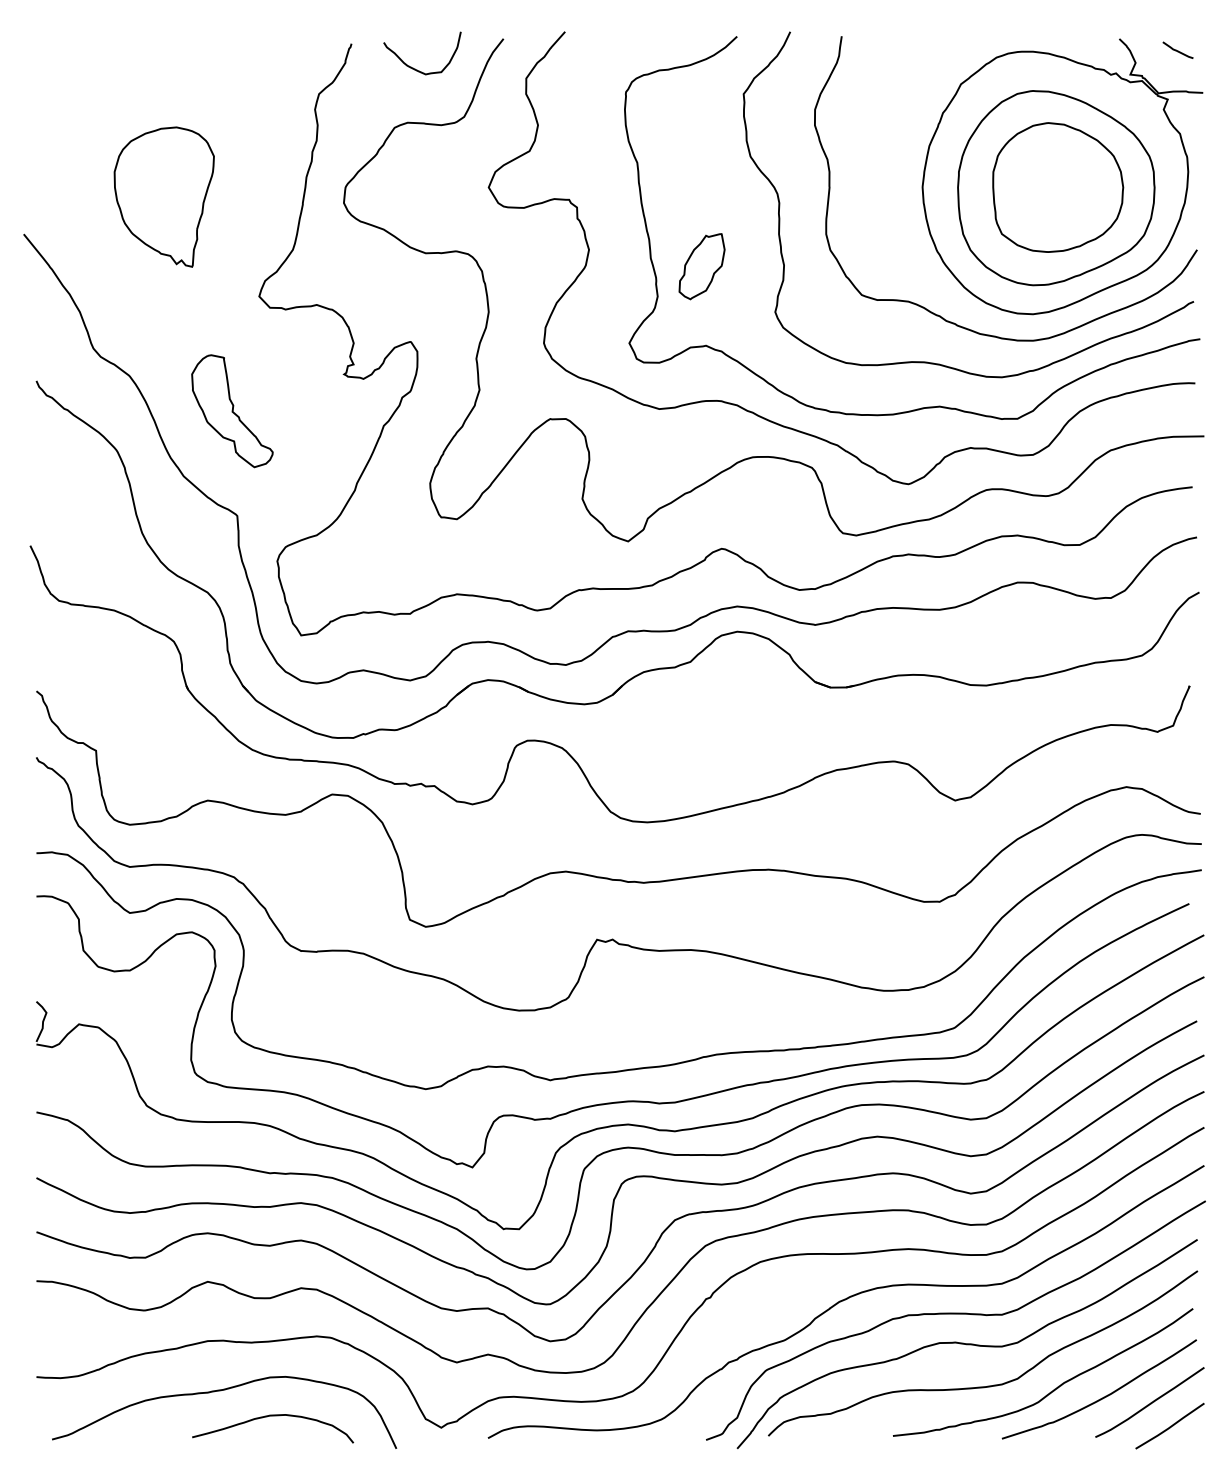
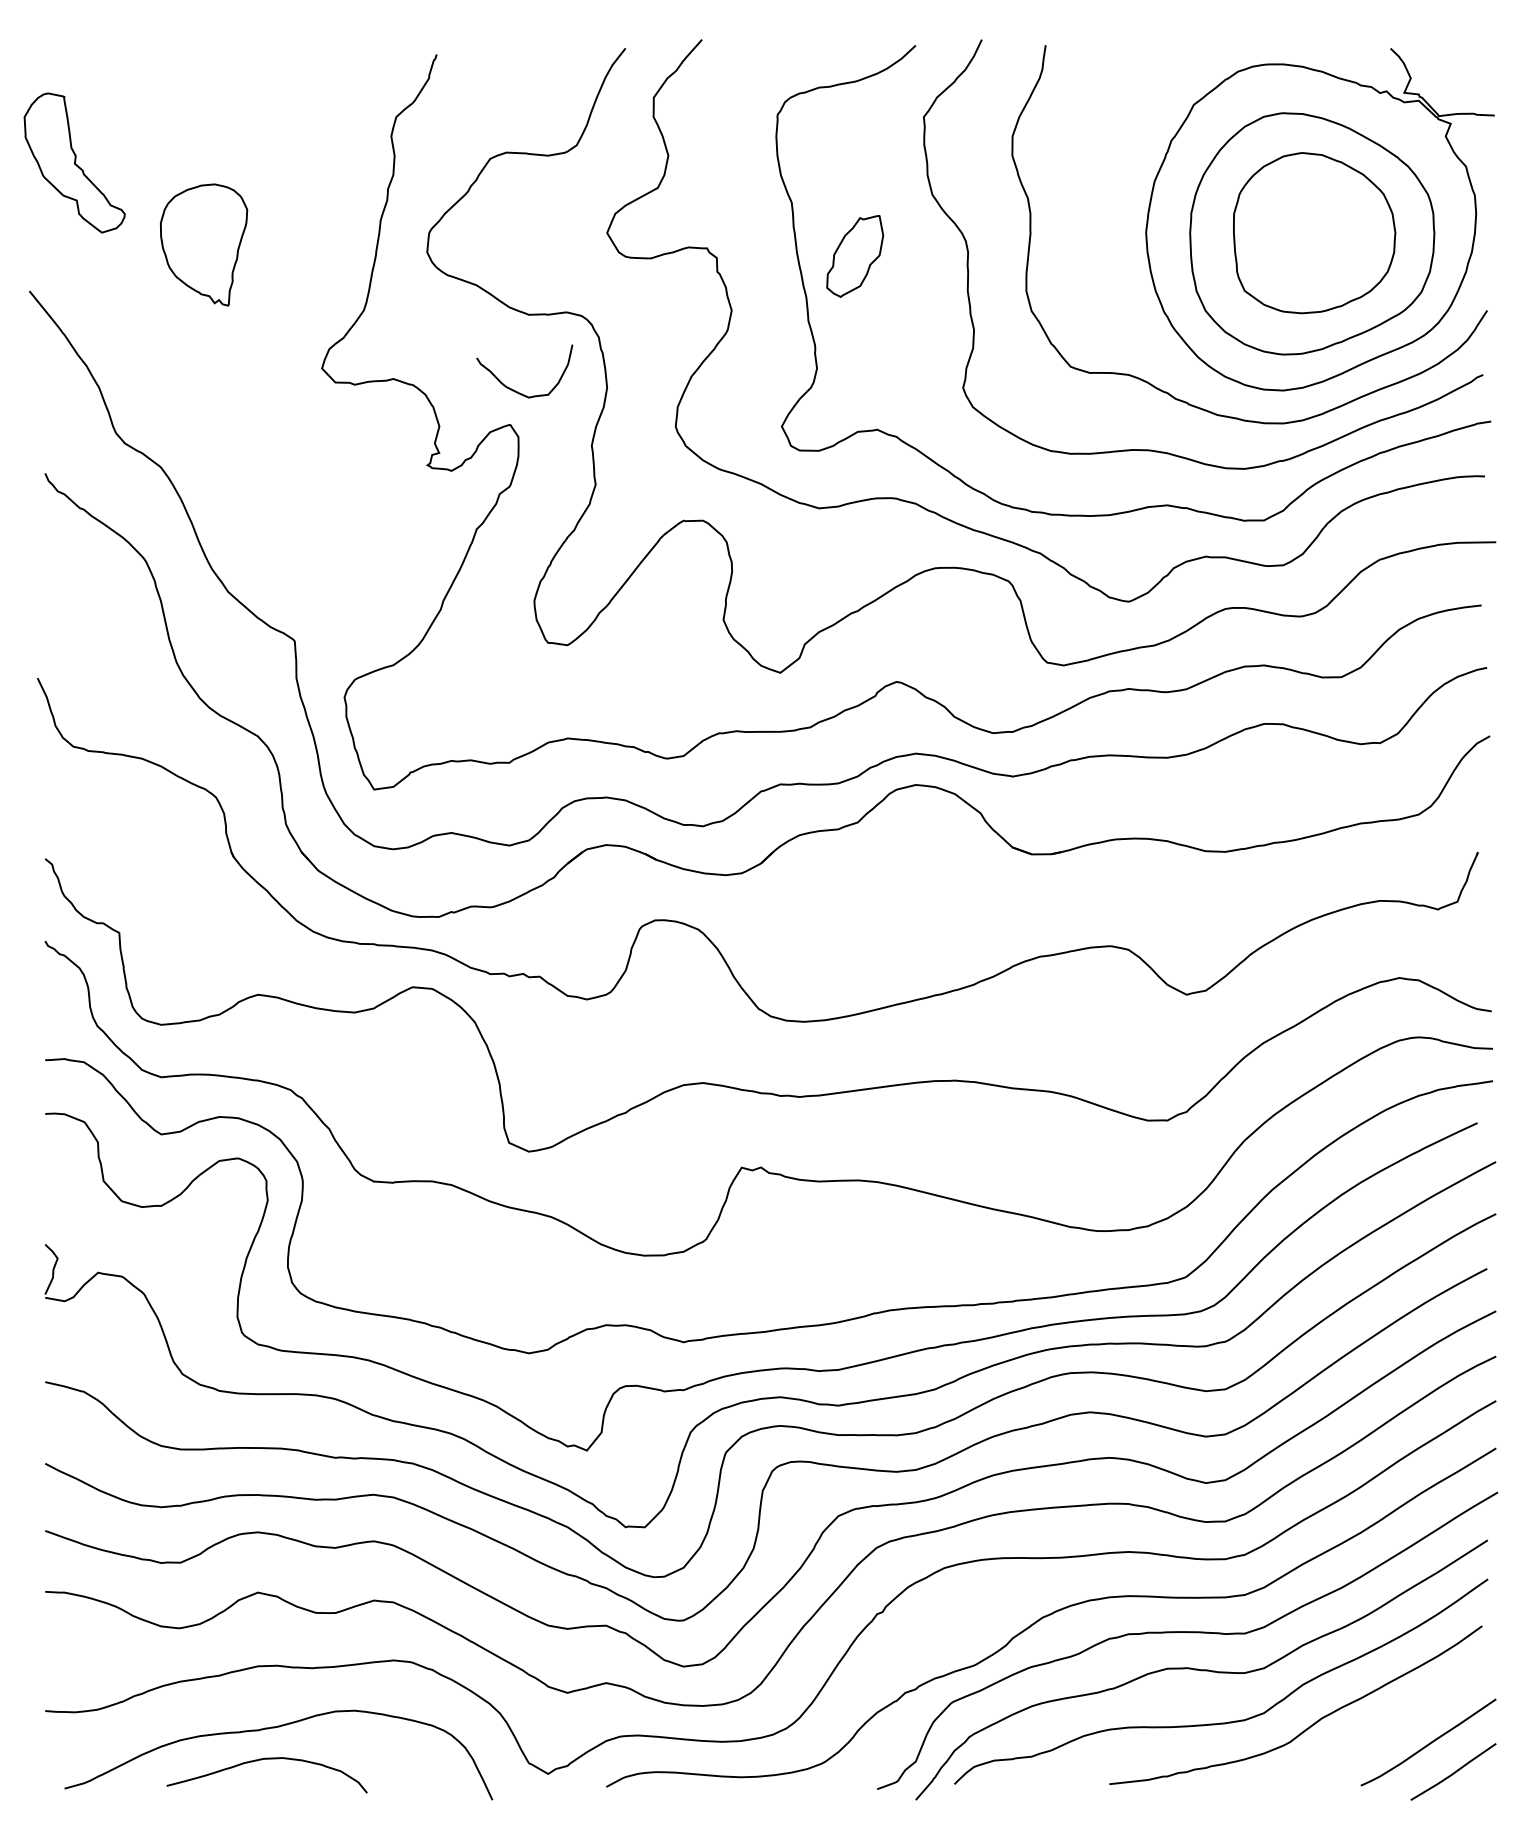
curve: (1177, 50) -> (1462, 62), removed
curve: (414, 68) -> (515, 390), moved
part: (163, 196) -> (203, 244), size x0.7
part: (702, 266) -> (855, 256), moved
part: (232, 410) -> (74, 162), moved
curve: (1102, 1397) -> (1369, 1736), removed
curve: (268, 1416) -> (261, 1760), moved

